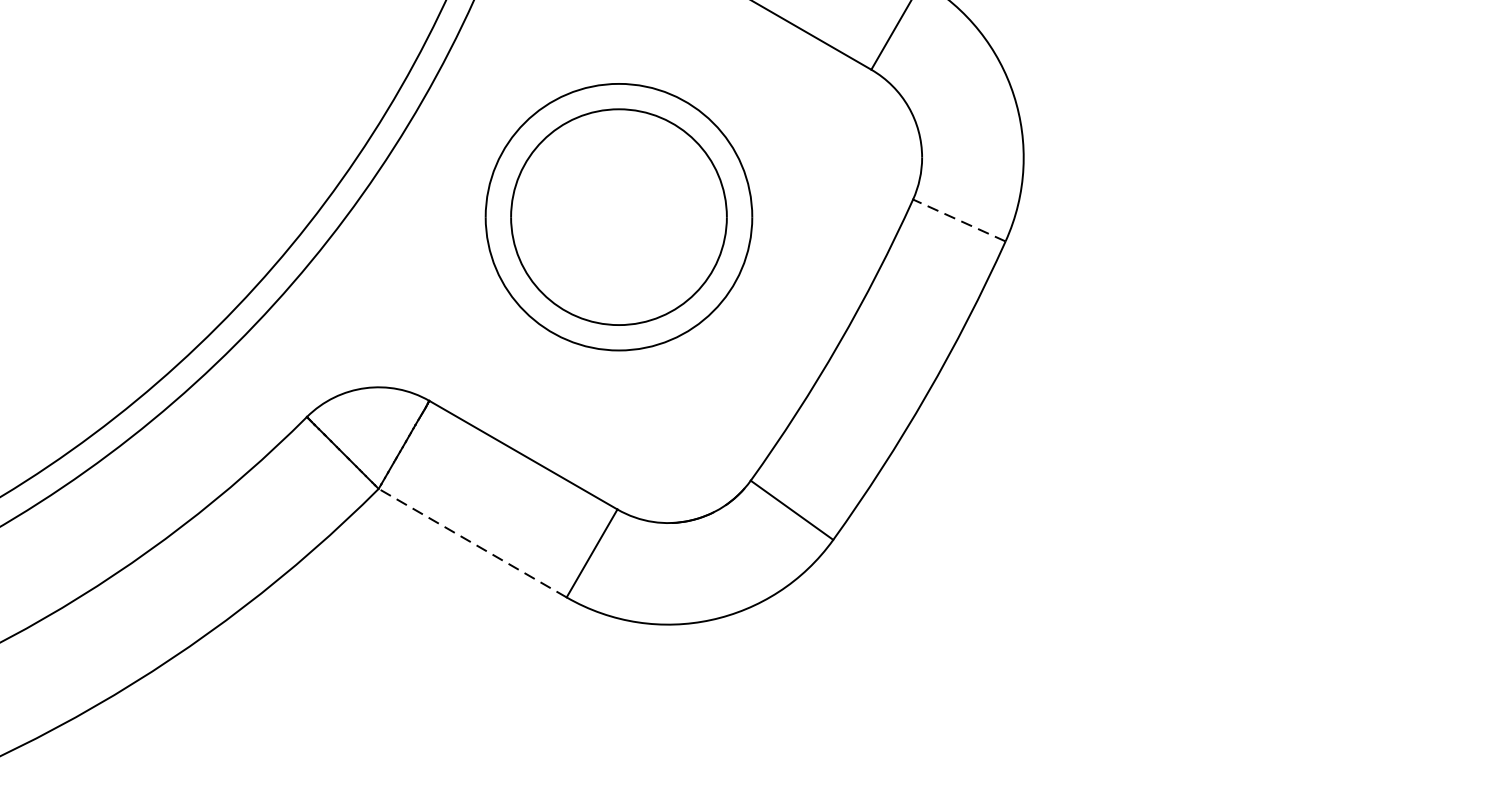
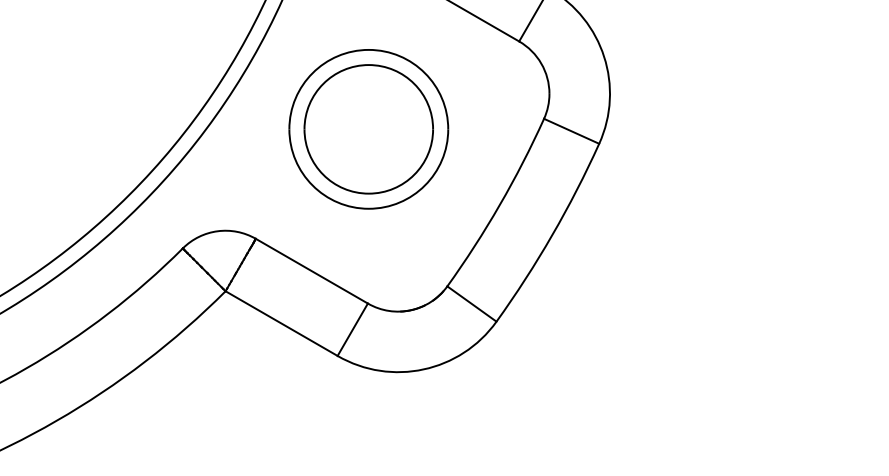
line: (959, 220) -> (571, 131), dashed -> solid
line: (472, 542) -> (281, 323), dashed -> solid

